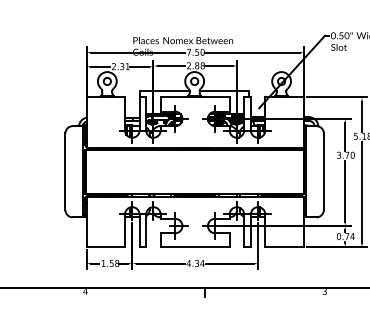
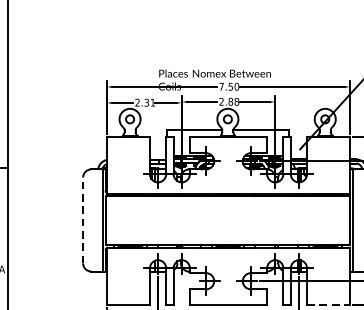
line: (65, 171) -> (83, 220), solid -> dashed
line: (285, 247) -> (329, 305), solid -> dashed

